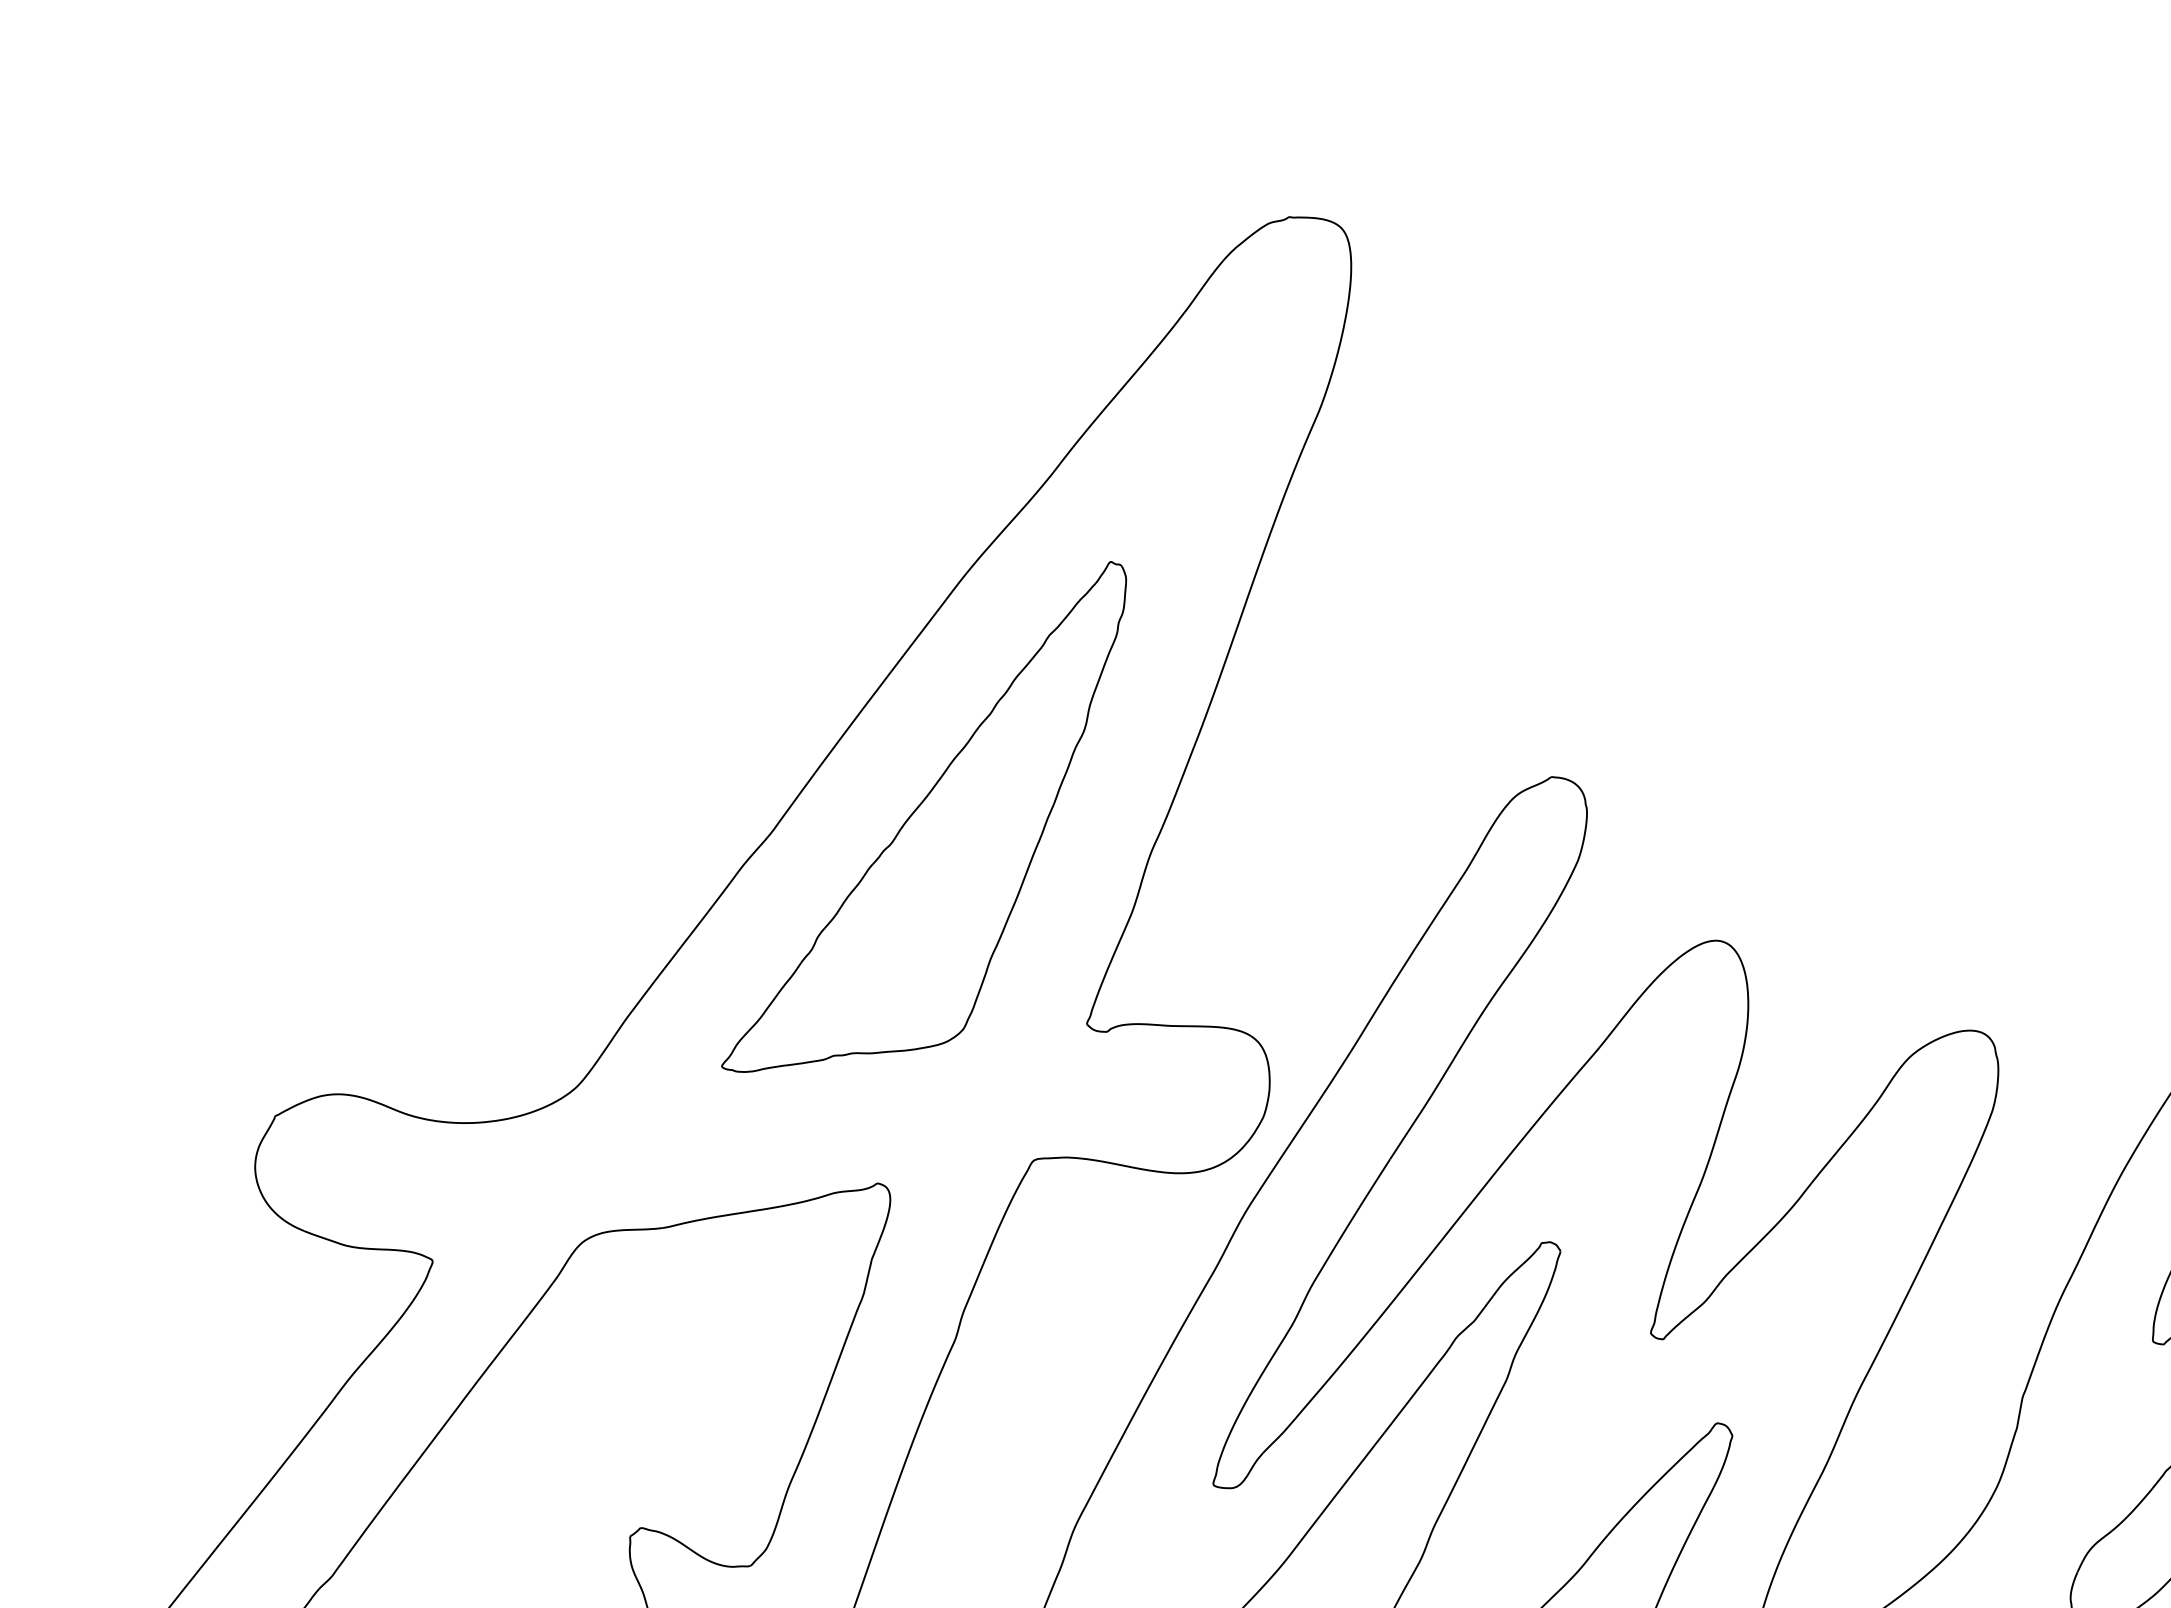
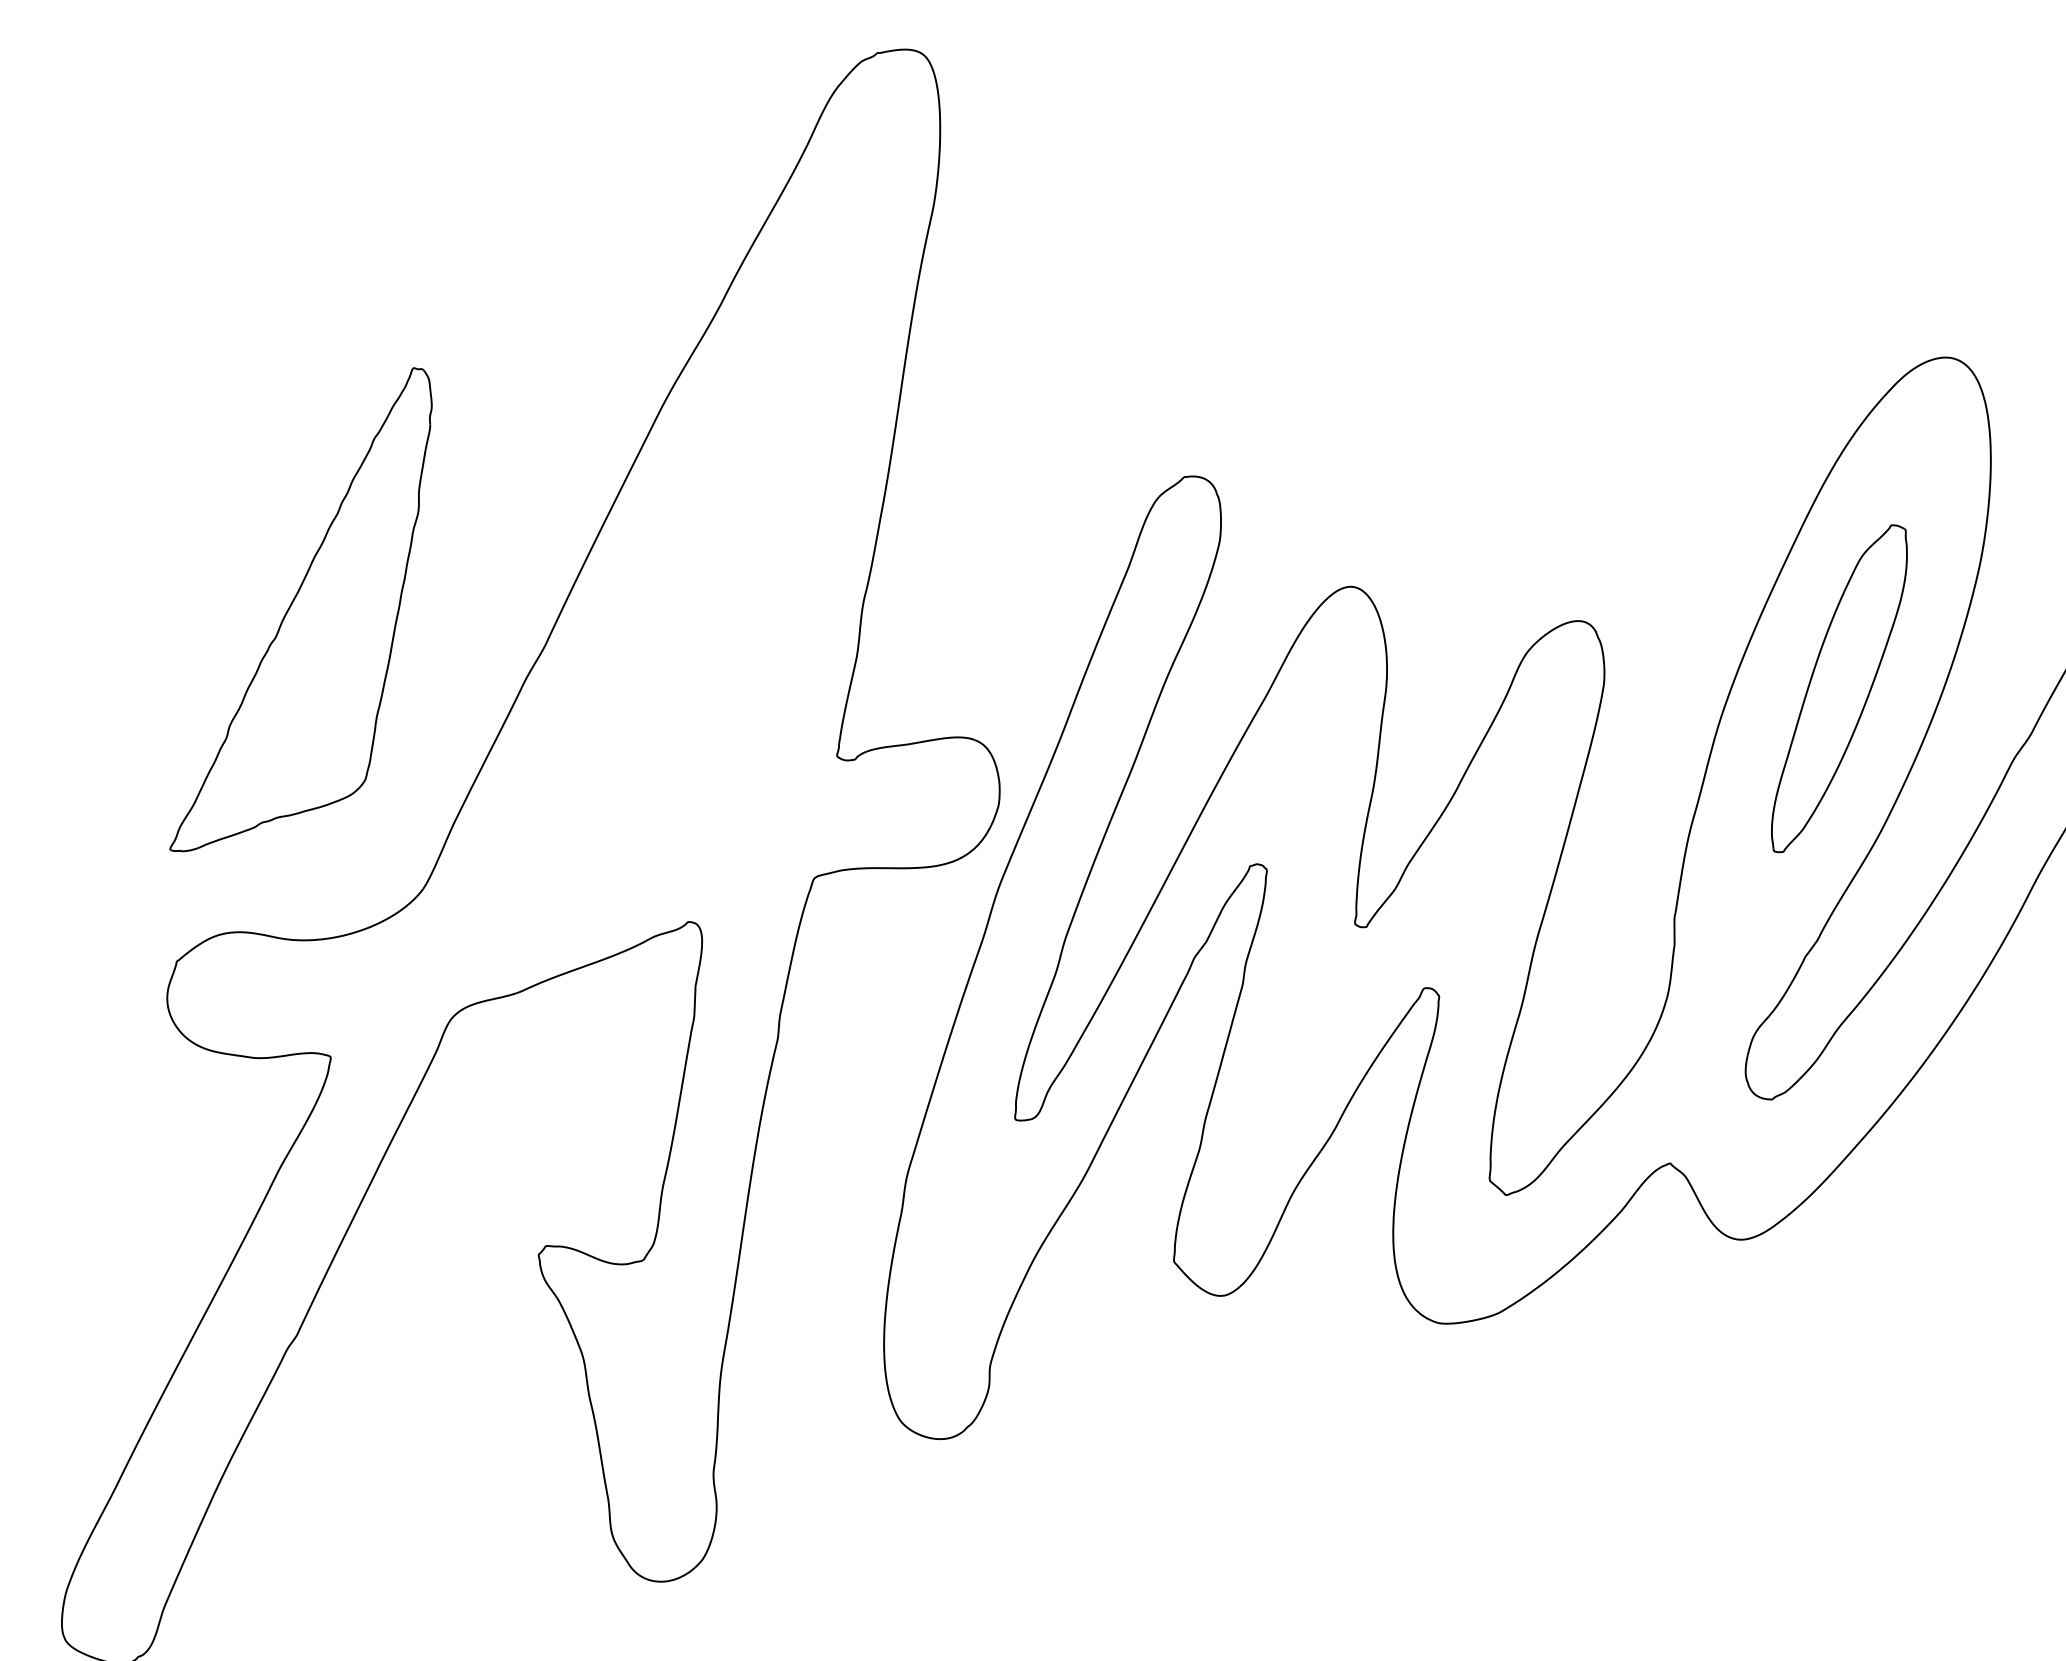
part: (926, 816) -> (300, 609), moved

